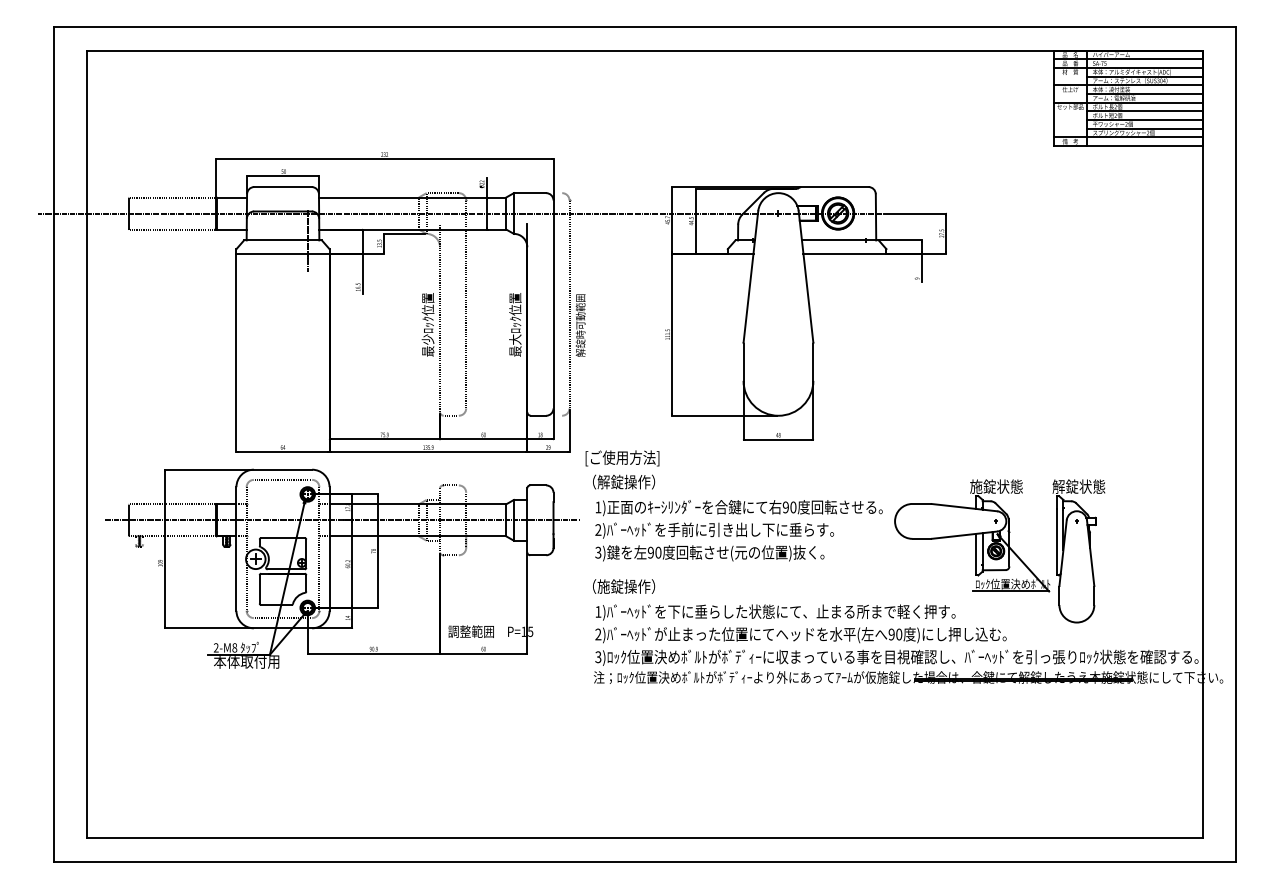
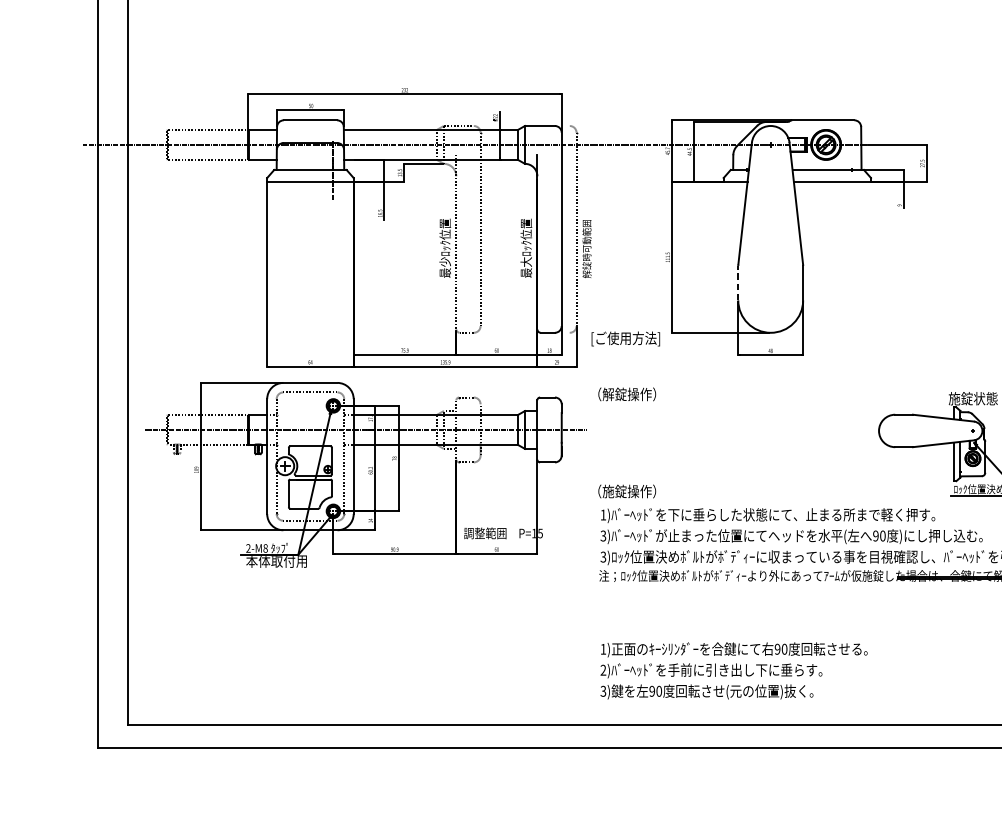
line: (743, 362) -> (738, 283), solid -> dashed
text: (622, 458) -> (625, 339), moved
text: (738, 530) -> (733, 670), moved
text: (598, 634) -> (603, 536), 2) -> 3)

